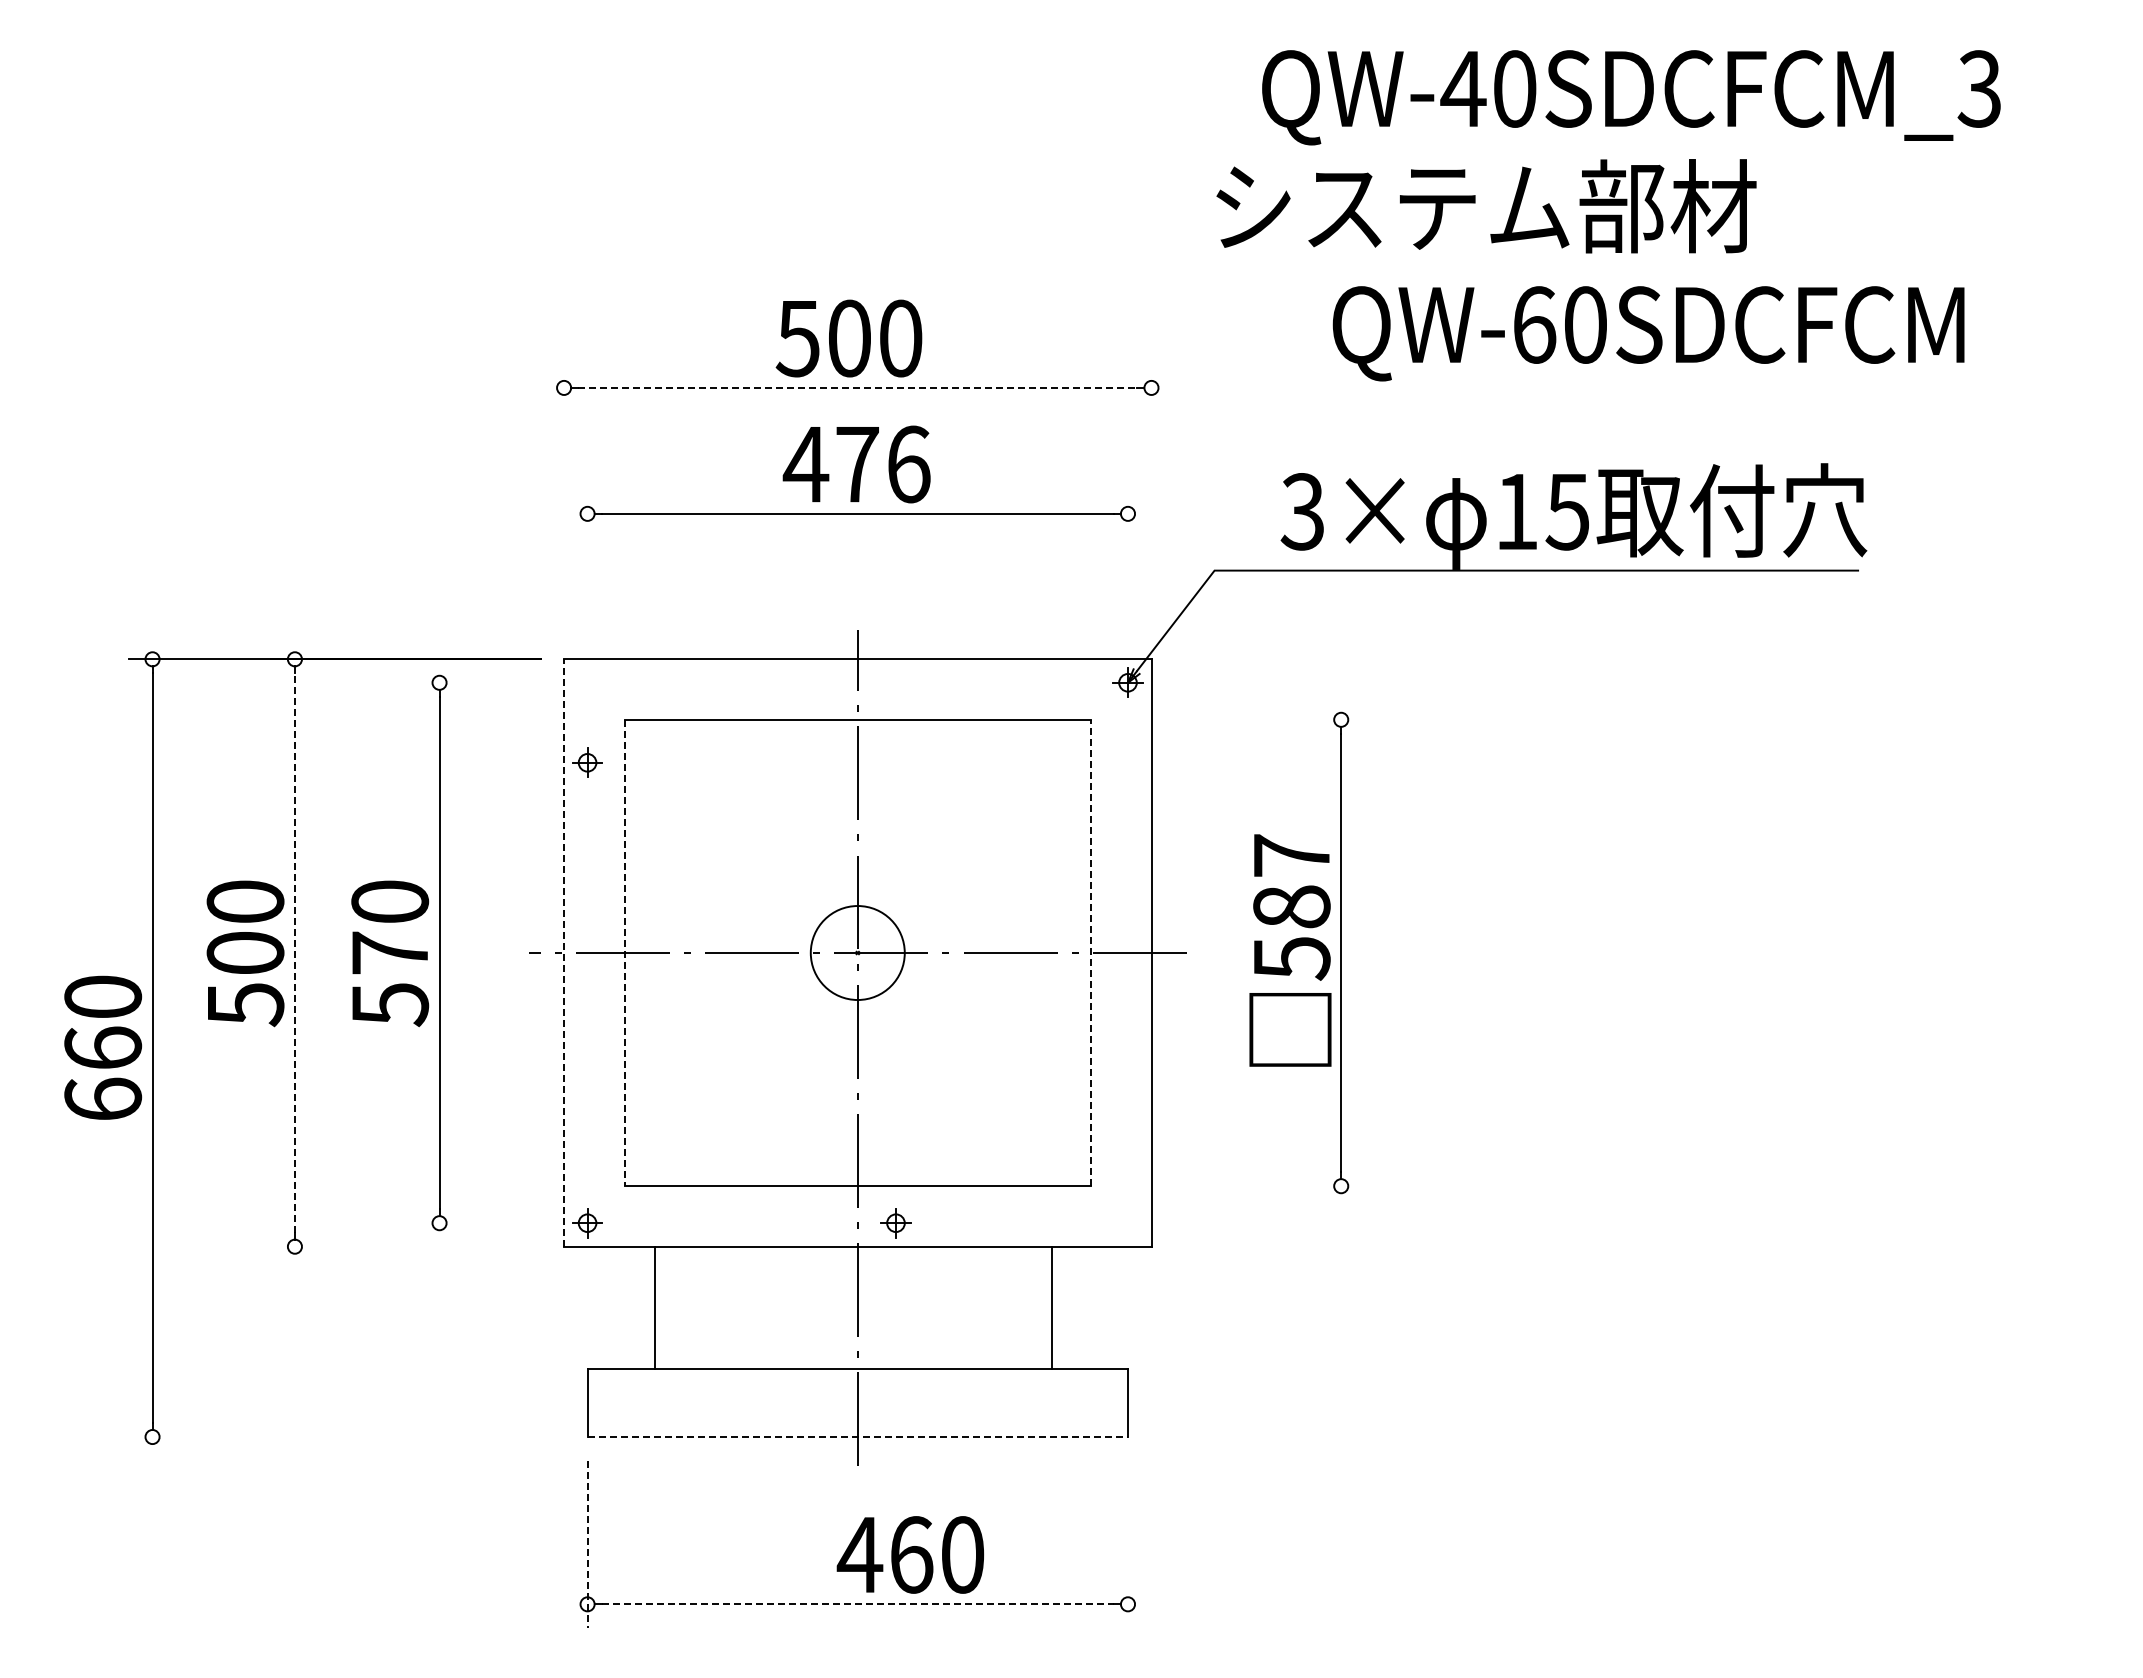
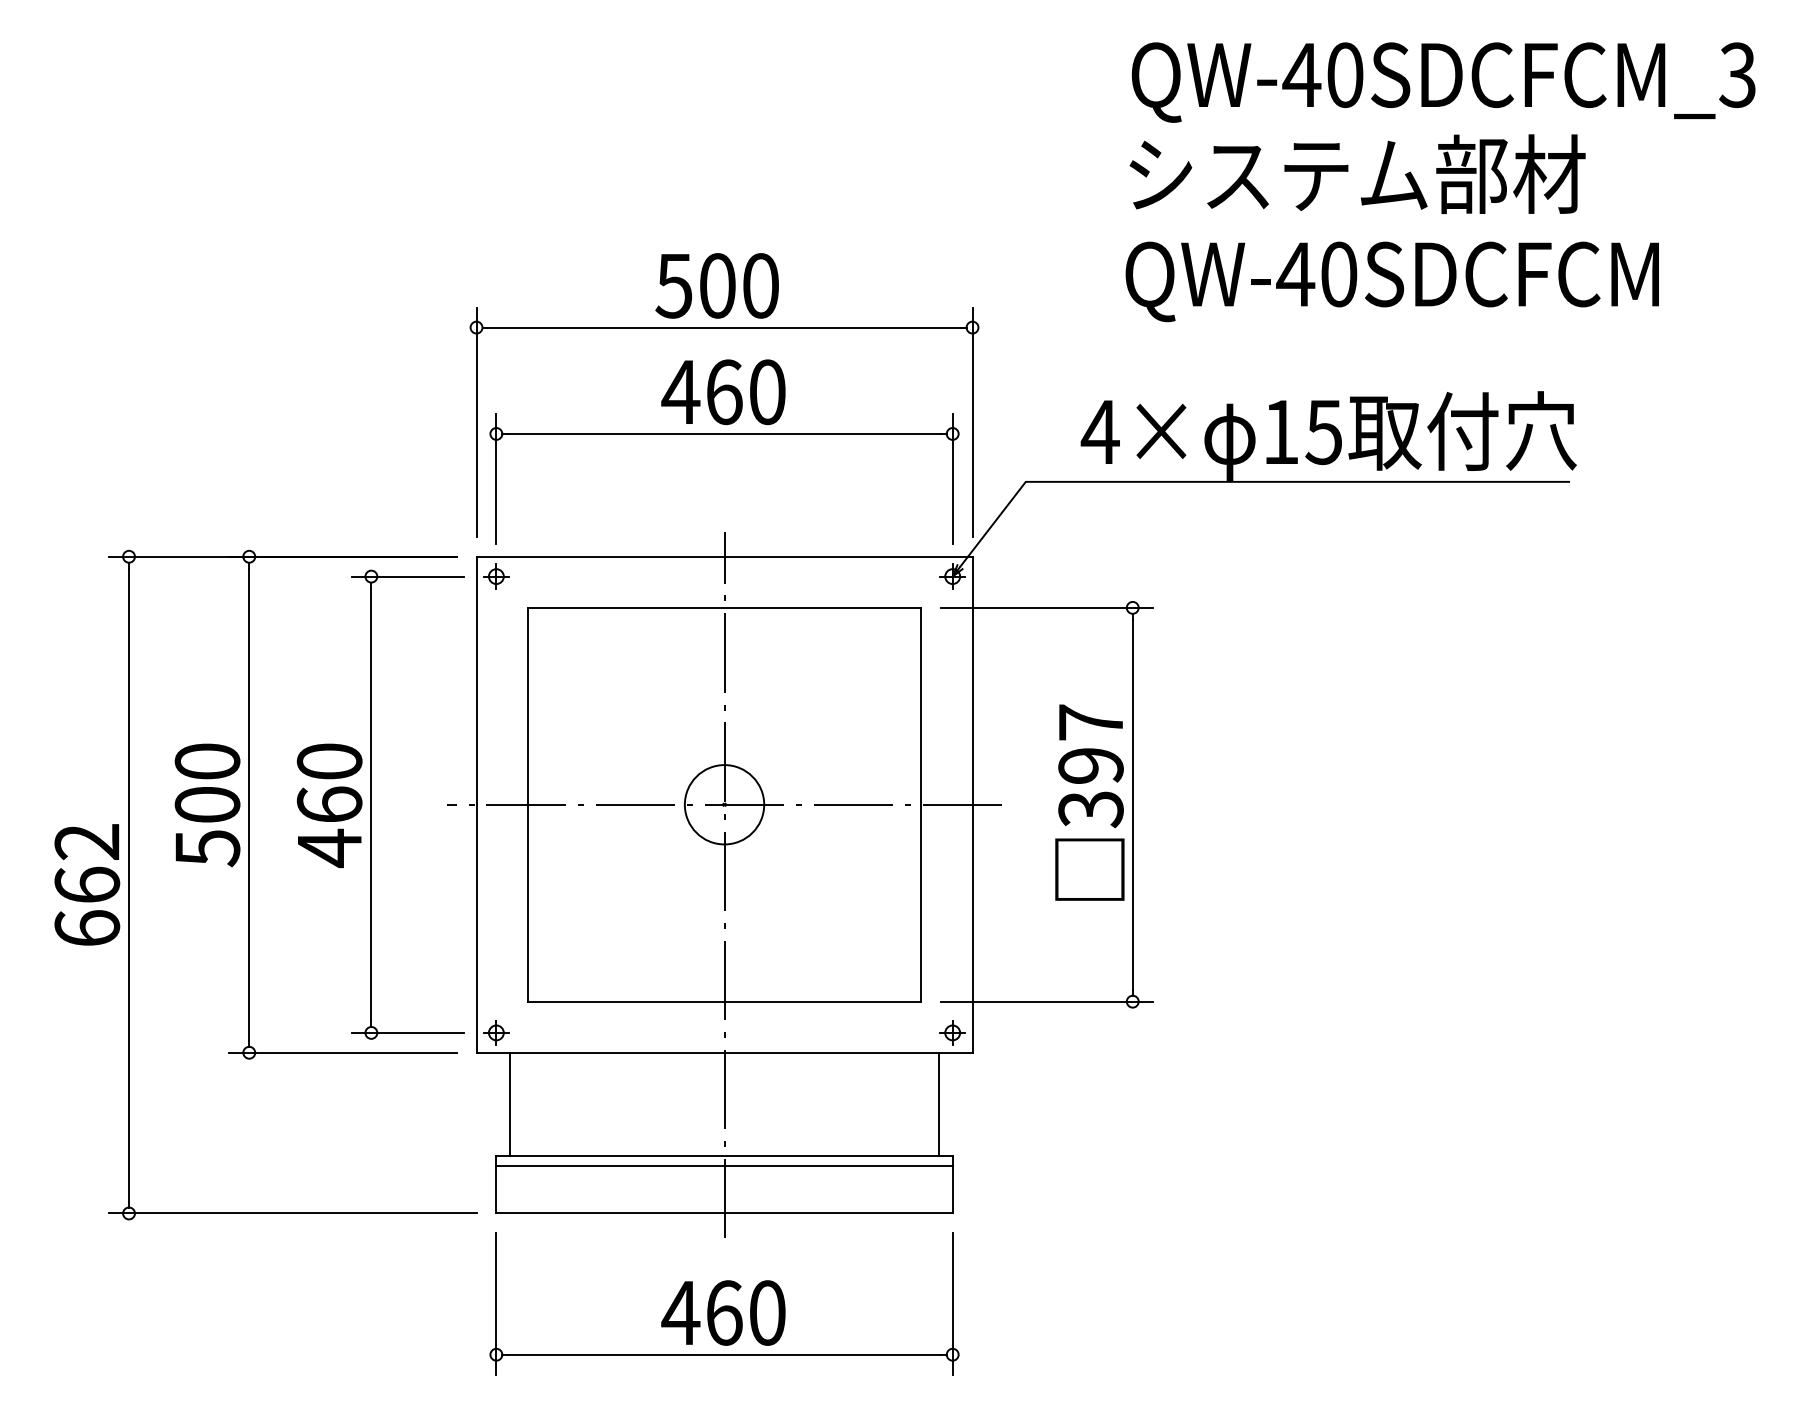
text: (1631, 97) -> (1443, 82), moved
text: (1486, 206) -> (1357, 174), moved
text: (1534, 324) -> (1295, 274), QW-60SDCFCM -> QW-40SDCFCM
line: (857, 387) -> (724, 327), dashed -> solid
text: (883, 464) -> (746, 392), 476 -> 460
line: (564, 499) -> (476, 421), added
line: (1151, 499) -> (972, 421), added
text: (1302, 511) -> (1100, 431), 3× -> 4×
line: (587, 567) -> (496, 479), added
line: (1127, 567) -> (952, 479), added
line: (482, 682) -> (407, 576), added
line: (1239, 719) -> (1046, 607), added
part: (587, 762) -> (496, 576), moved
text: (1291, 932) -> (1090, 787), 587 -> 397
line: (1090, 952) -> (921, 804), dashed -> solid
line: (294, 953) -> (248, 805), dashed -> solid
line: (564, 953) -> (476, 805), dashed -> solid
line: (624, 953) -> (527, 805), dashed -> solid
text: (390, 979) -> (329, 827), 570 -> 460
text: (103, 996) -> (87, 841), 660 -> 662
line: (1239, 1186) -> (1046, 1001), added
line: (482, 1223) -> (407, 1033), added
part: (895, 1223) -> (952, 1033), moved
line: (405, 1246) -> (342, 1052), added
line: (655, 1307) -> (510, 1104), moved
line: (1051, 1307) -> (938, 1104), moved
line: (857, 1380) -> (724, 1165), added
line: (346, 1437) -> (292, 1213), added
line: (858, 1437) -> (725, 1213), dashed -> solid
line: (1127, 1543) -> (952, 1303), added
line: (587, 1544) -> (496, 1304), dashed -> solid
text: (910, 1554) -> (723, 1312), moved
line: (858, 1604) -> (725, 1354), dashed -> solid

